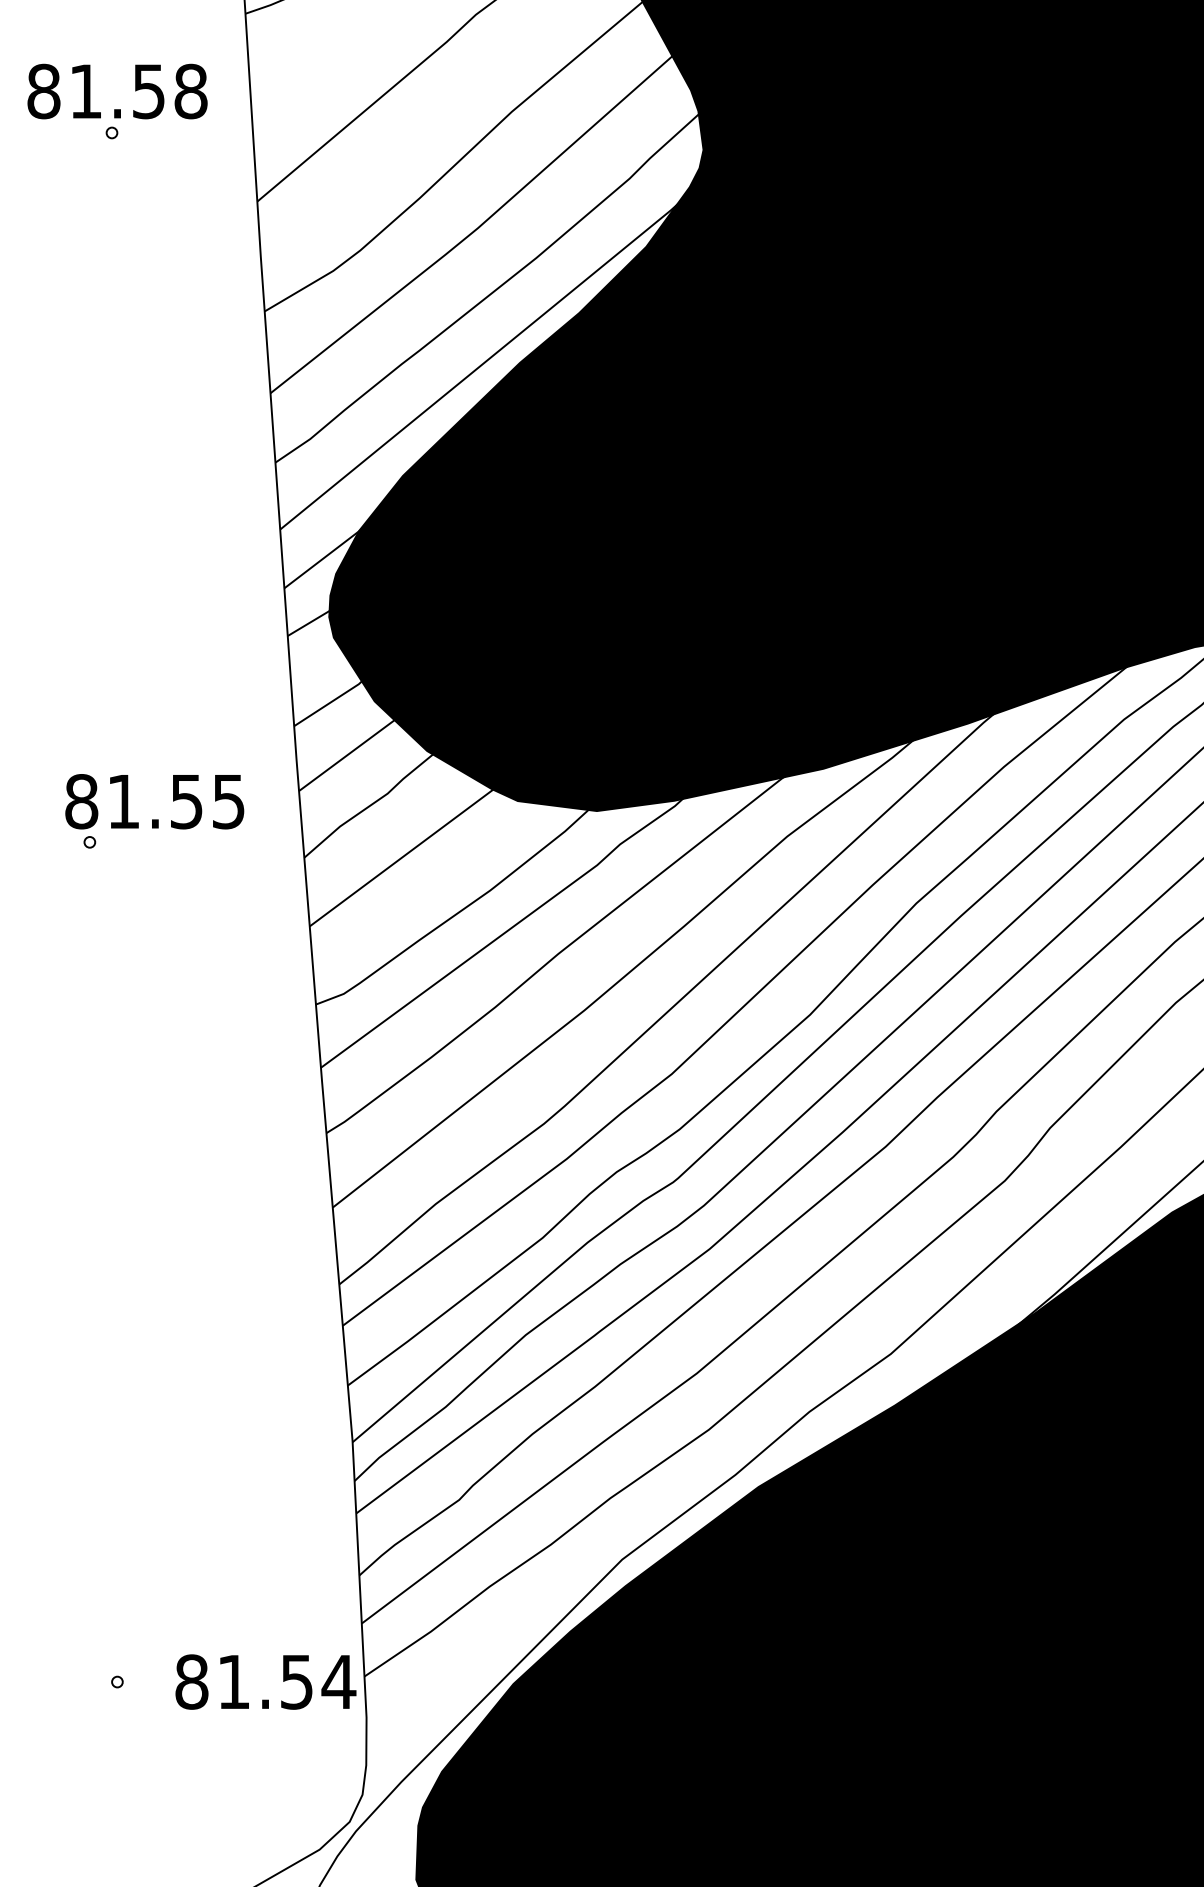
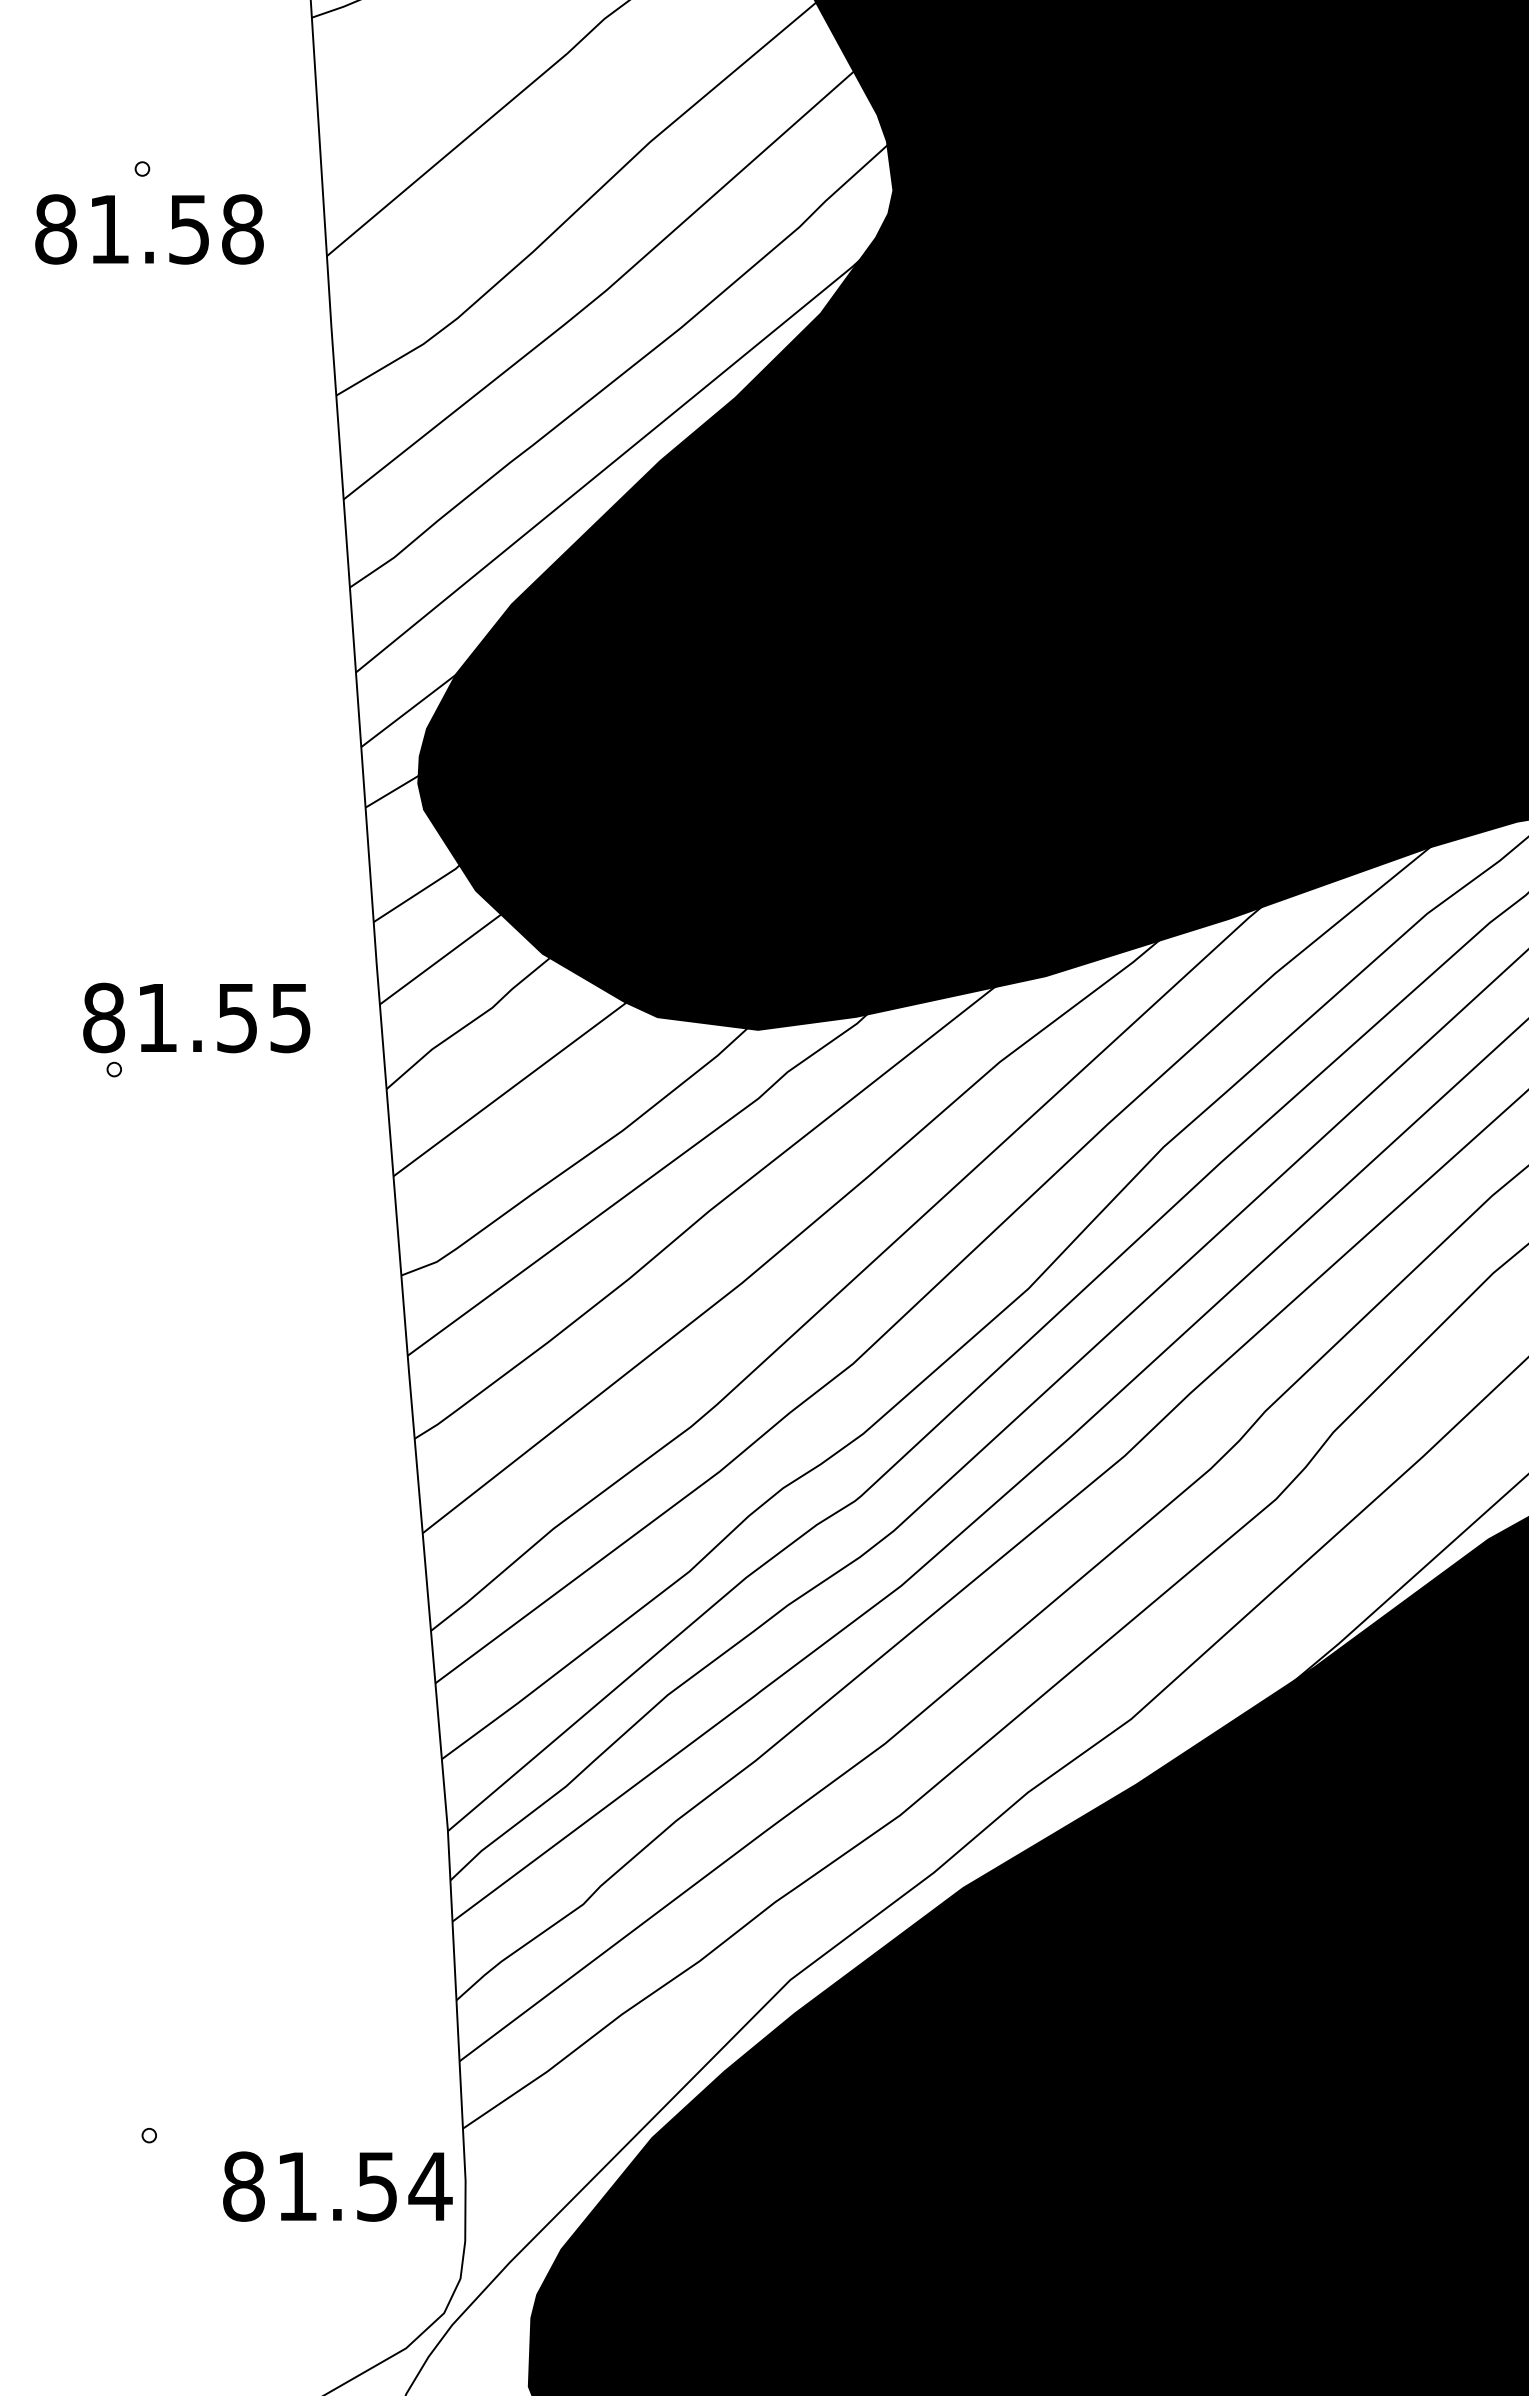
text: (117, 91) -> (149, 229), moved
text: (265, 1681) -> (337, 2186), moved

